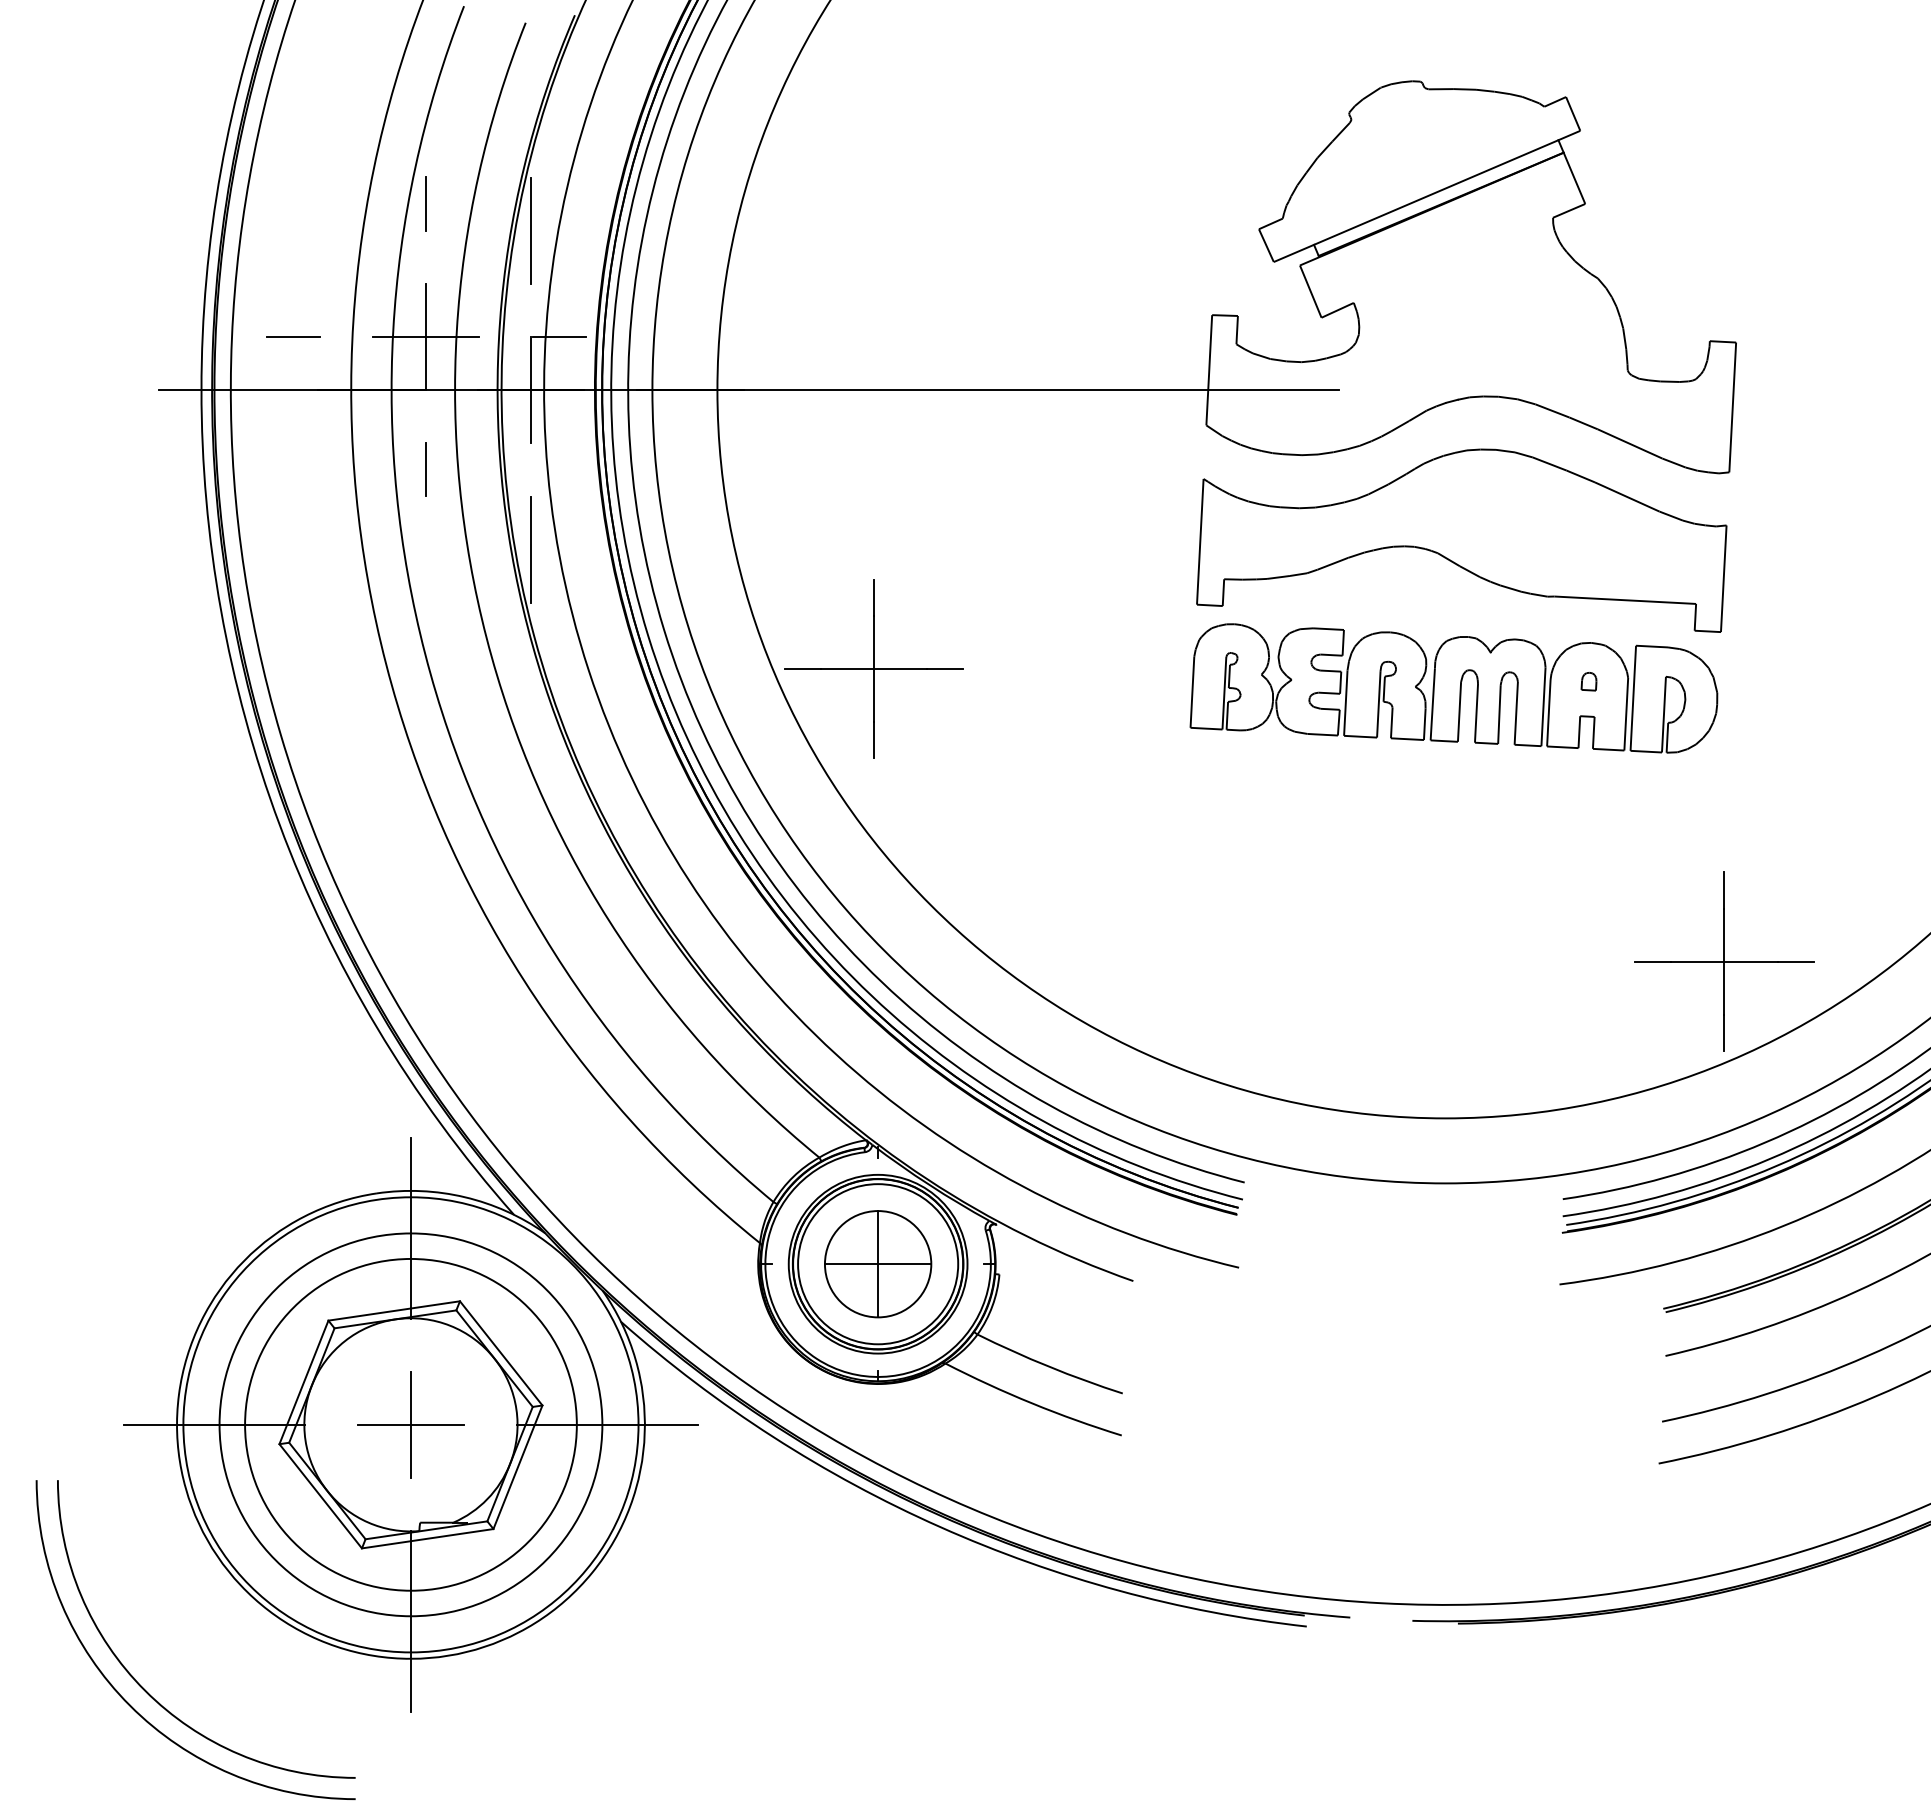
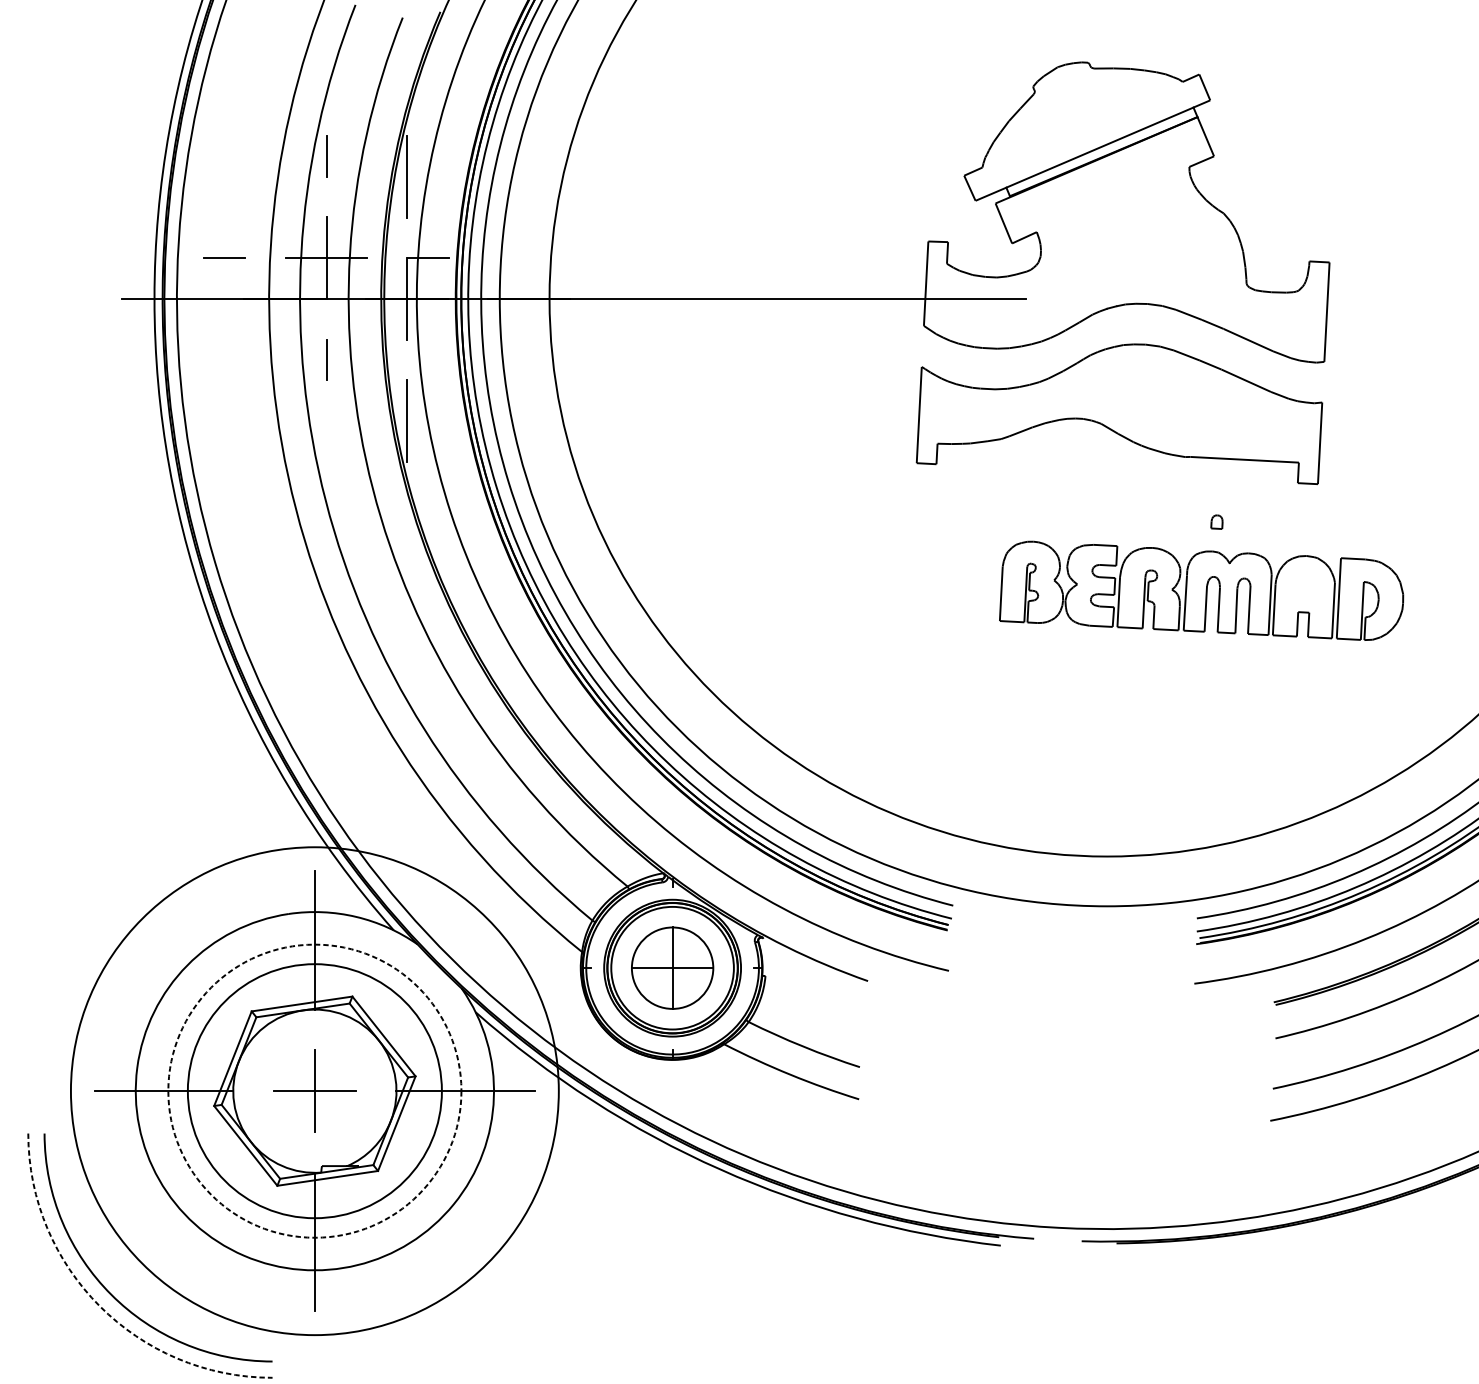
part: (873, 668) -> (669, 512), removed
part: (1453, 688) -> (1201, 590), moved
part: (1724, 961) -> (1320, 736), removed
circle: (410, 1424) -> (314, 1090), size x1.4
circle: (410, 1424) -> (314, 1090), solid -> dashed
arc: (130, 1705) -> (100, 1306), solid -> dashed

